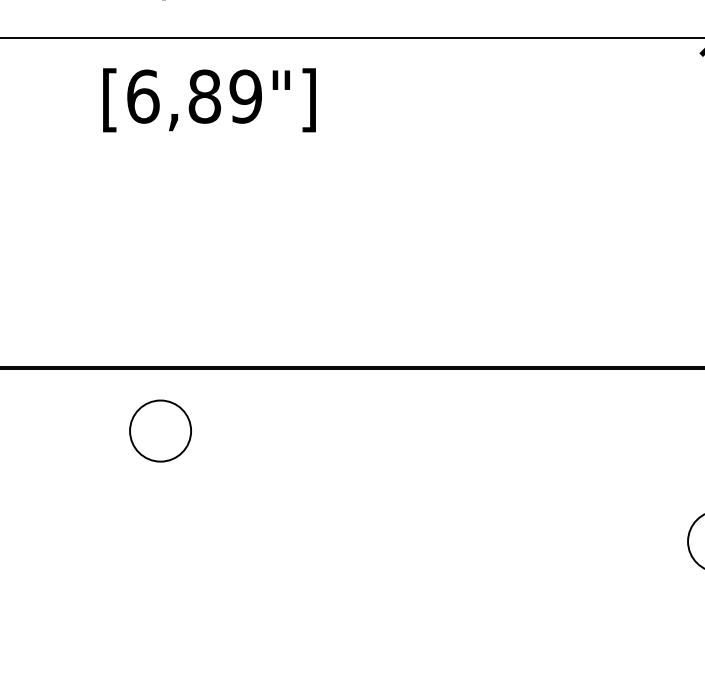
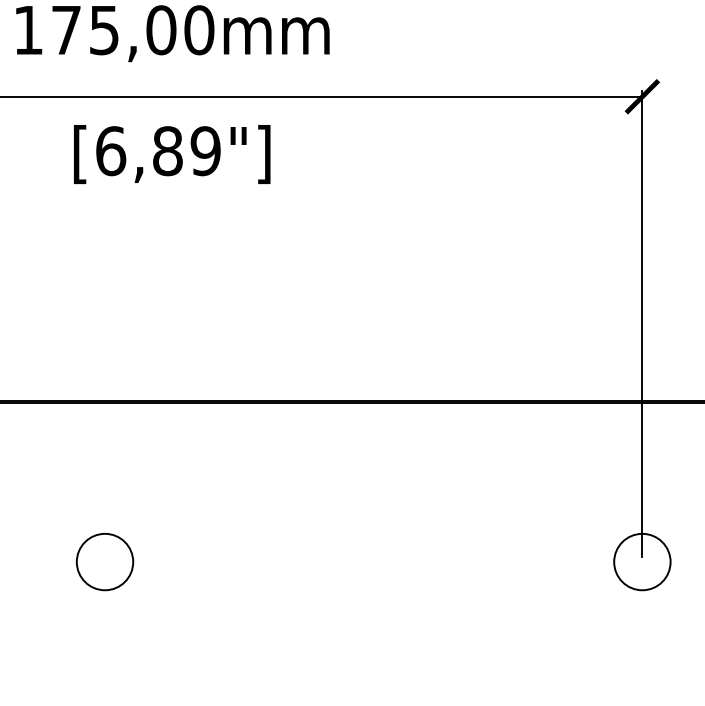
circle: (160, 431) -> (104, 562), moved

